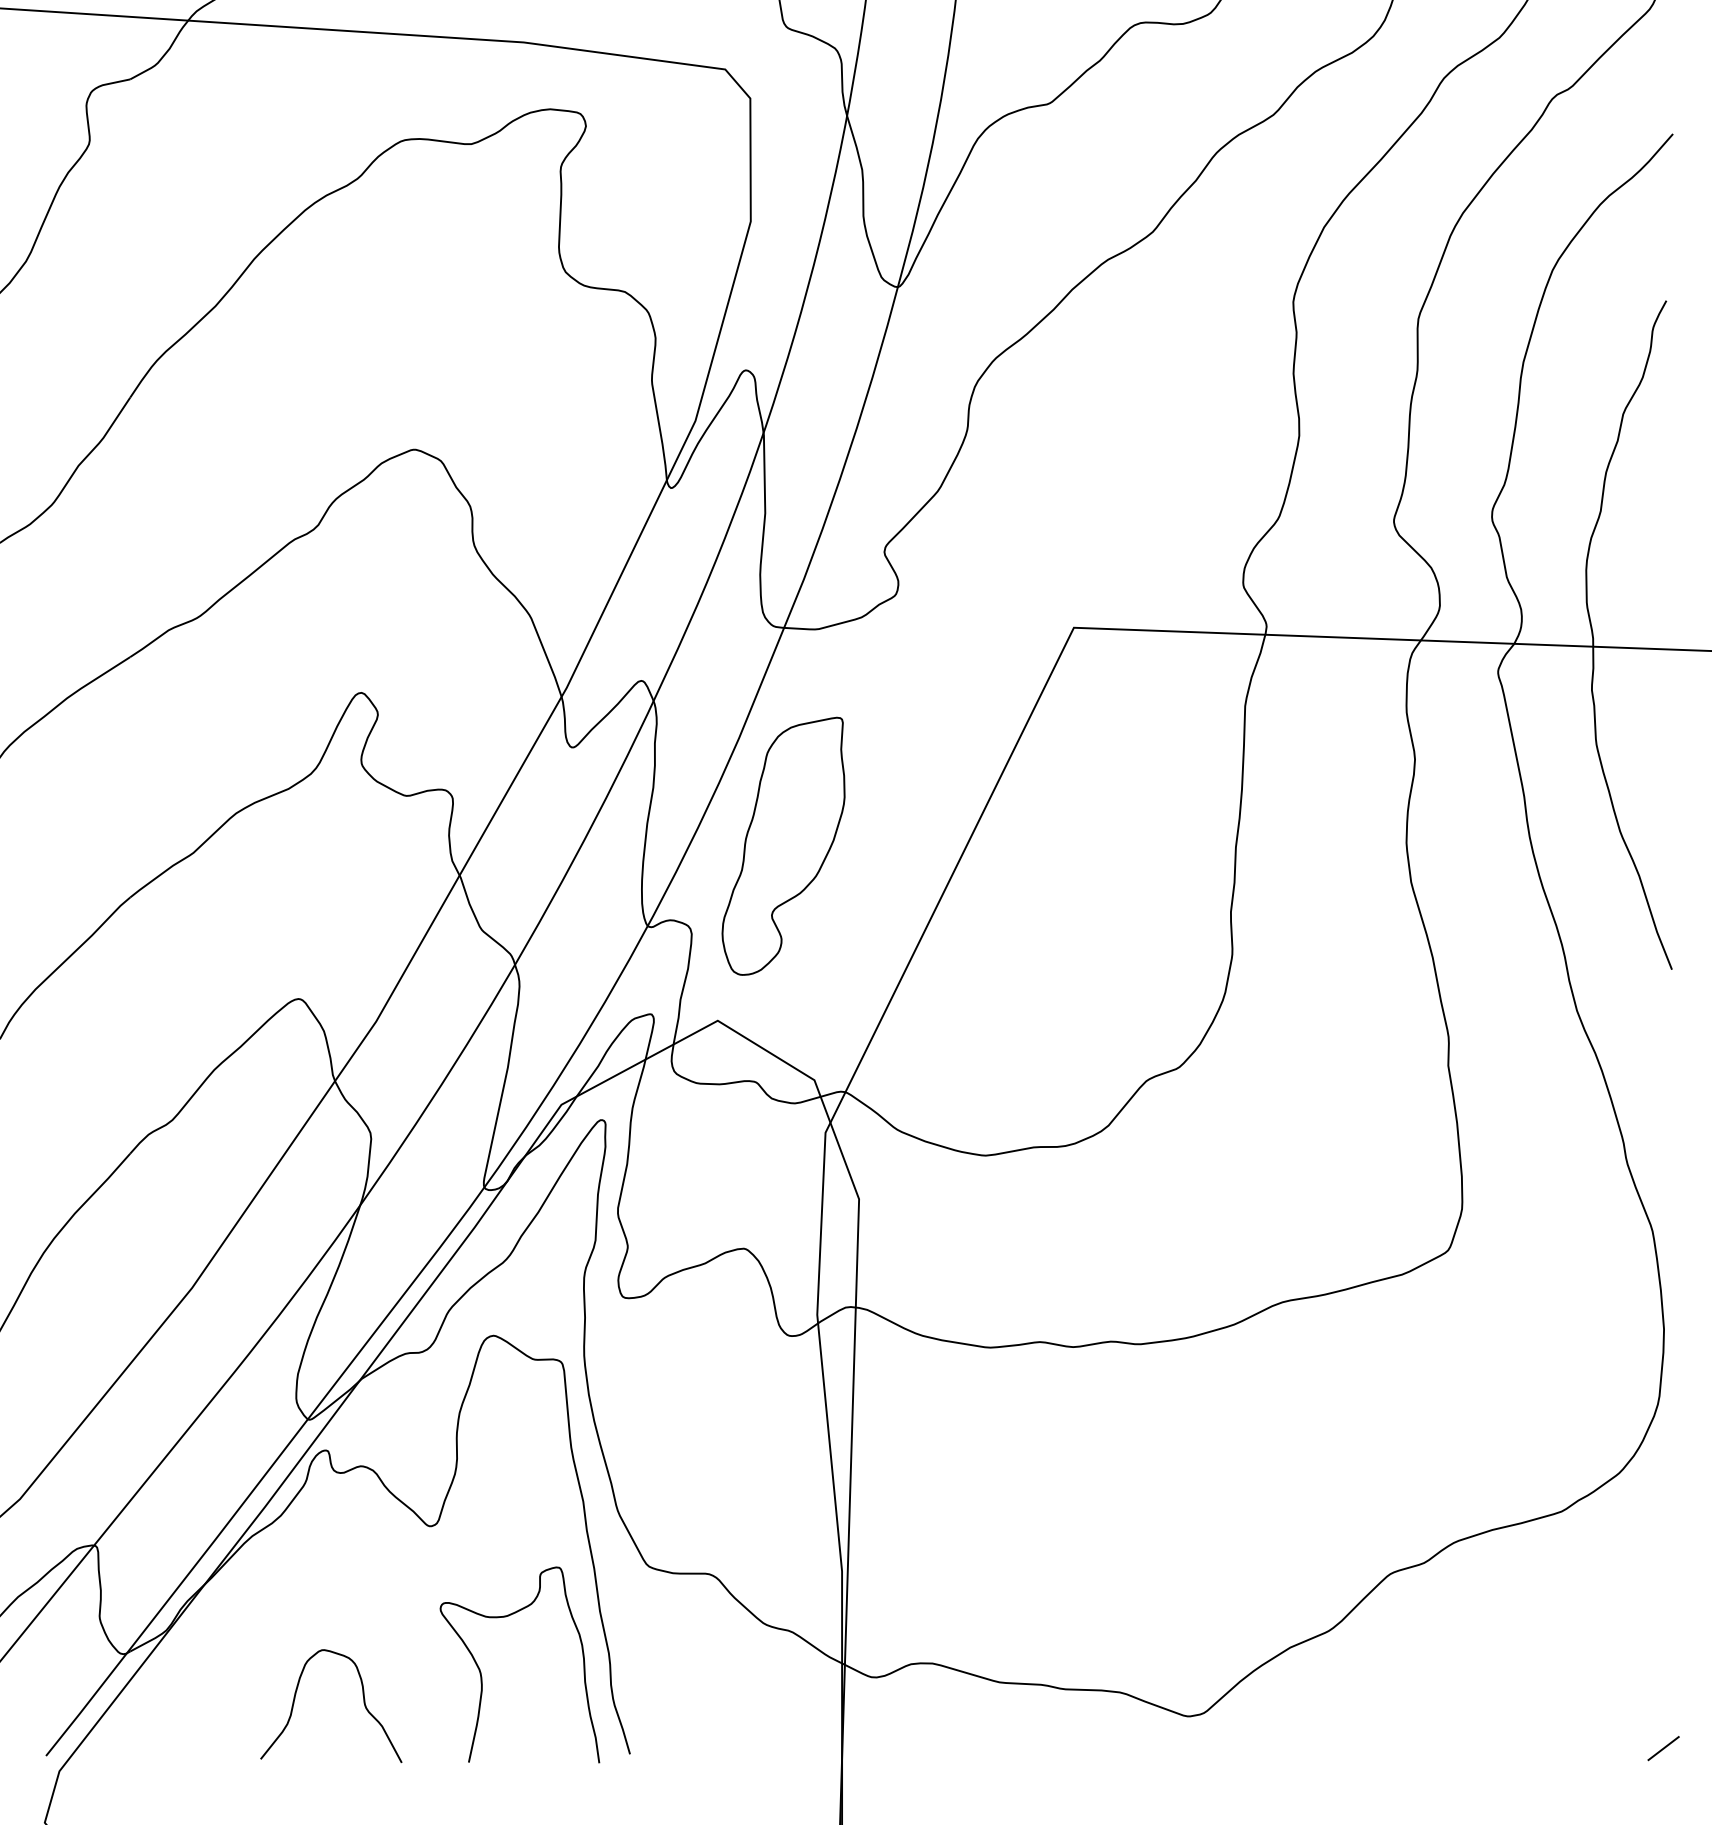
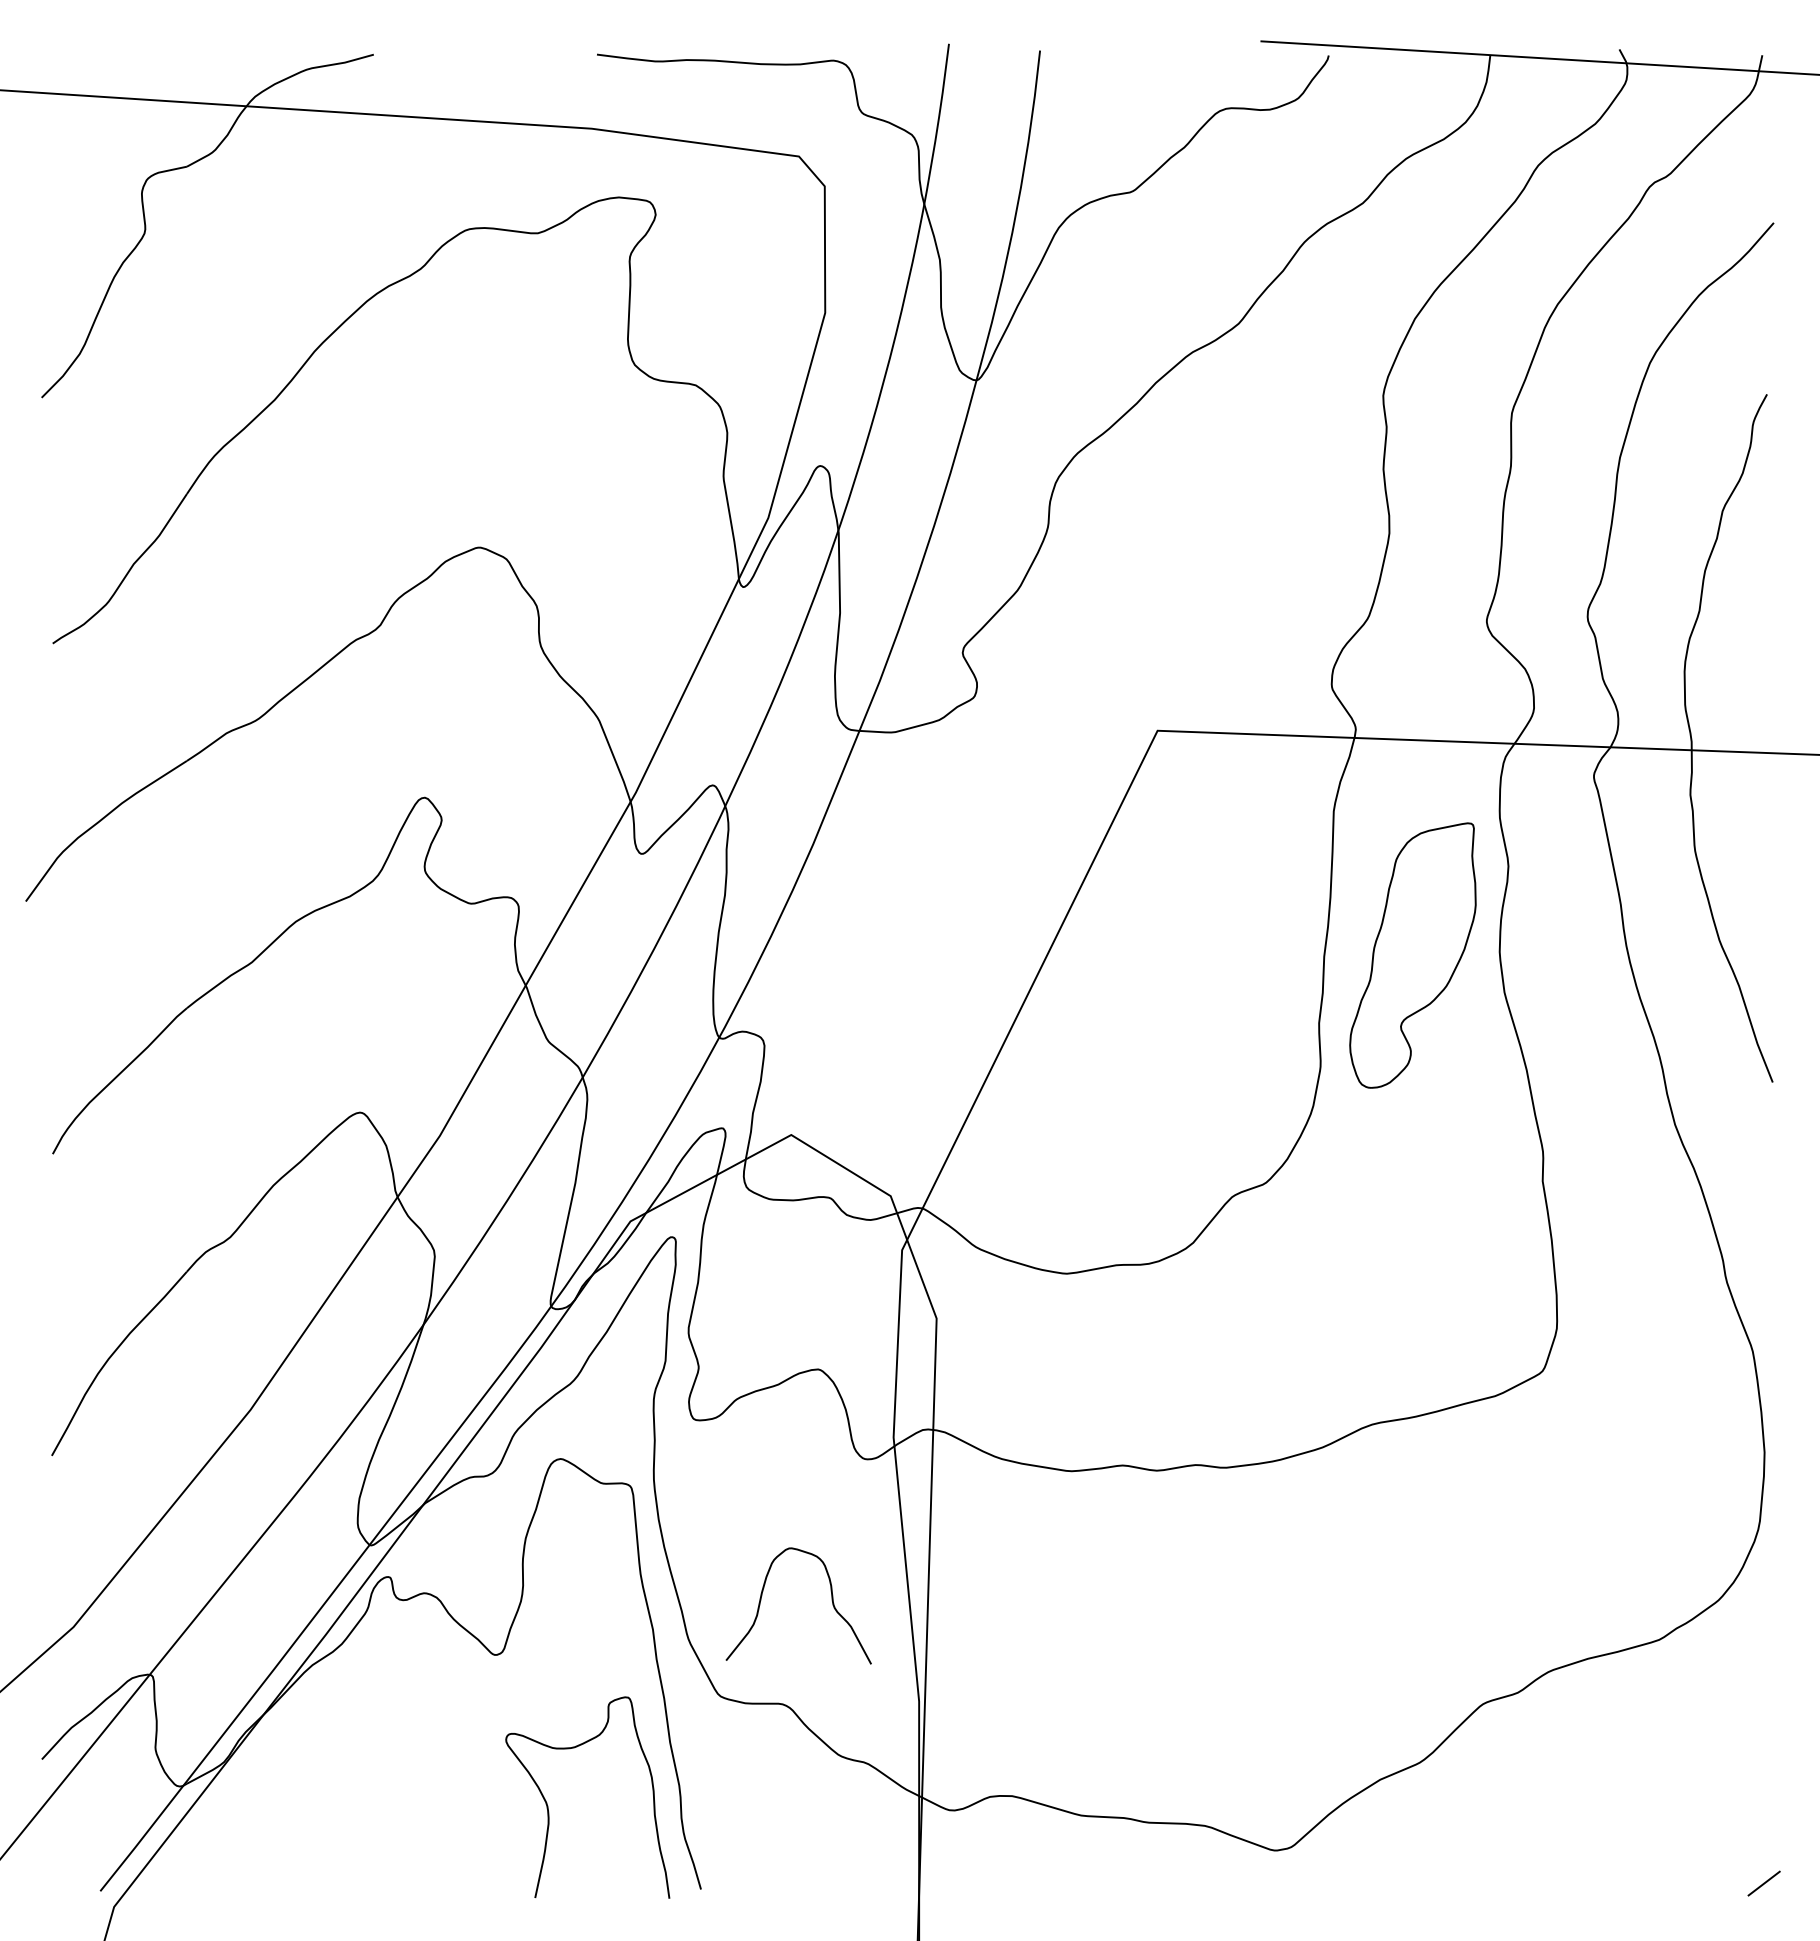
part: (783, 846) -> (1412, 955), moved
curve: (363, 1700) -> (831, 1600), moved

